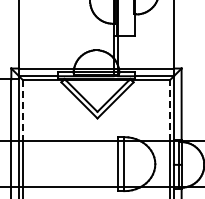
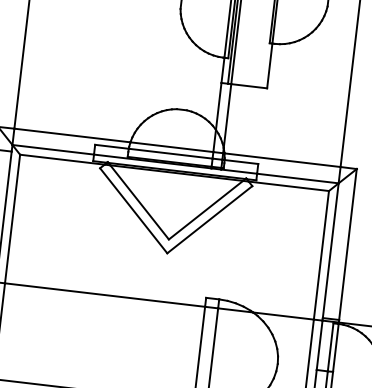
line: (23, 110) -> (13, 218), dashed -> solid
line: (169, 110) -> (320, 254), dashed -> solid

